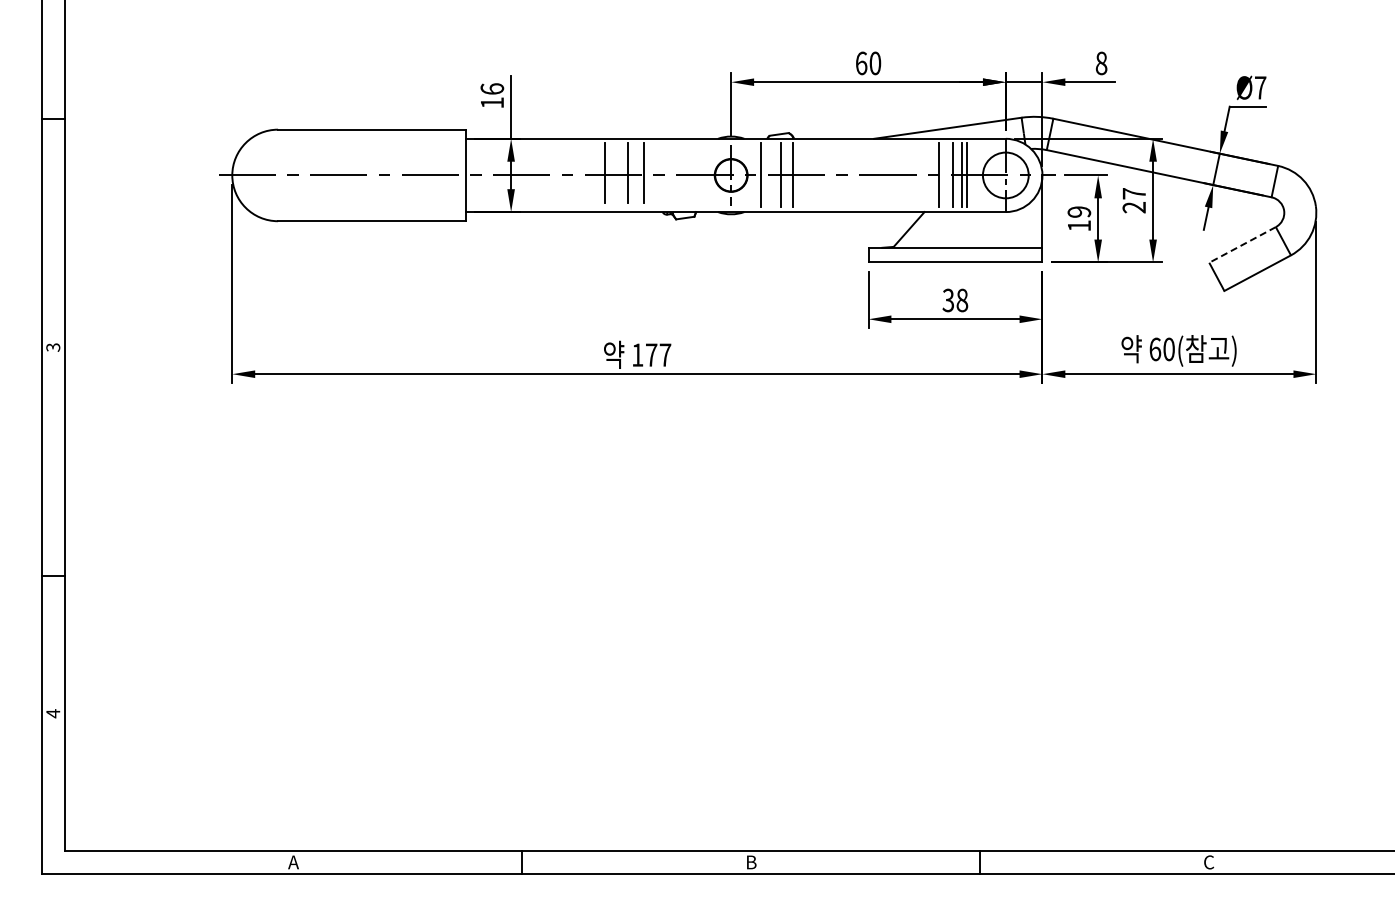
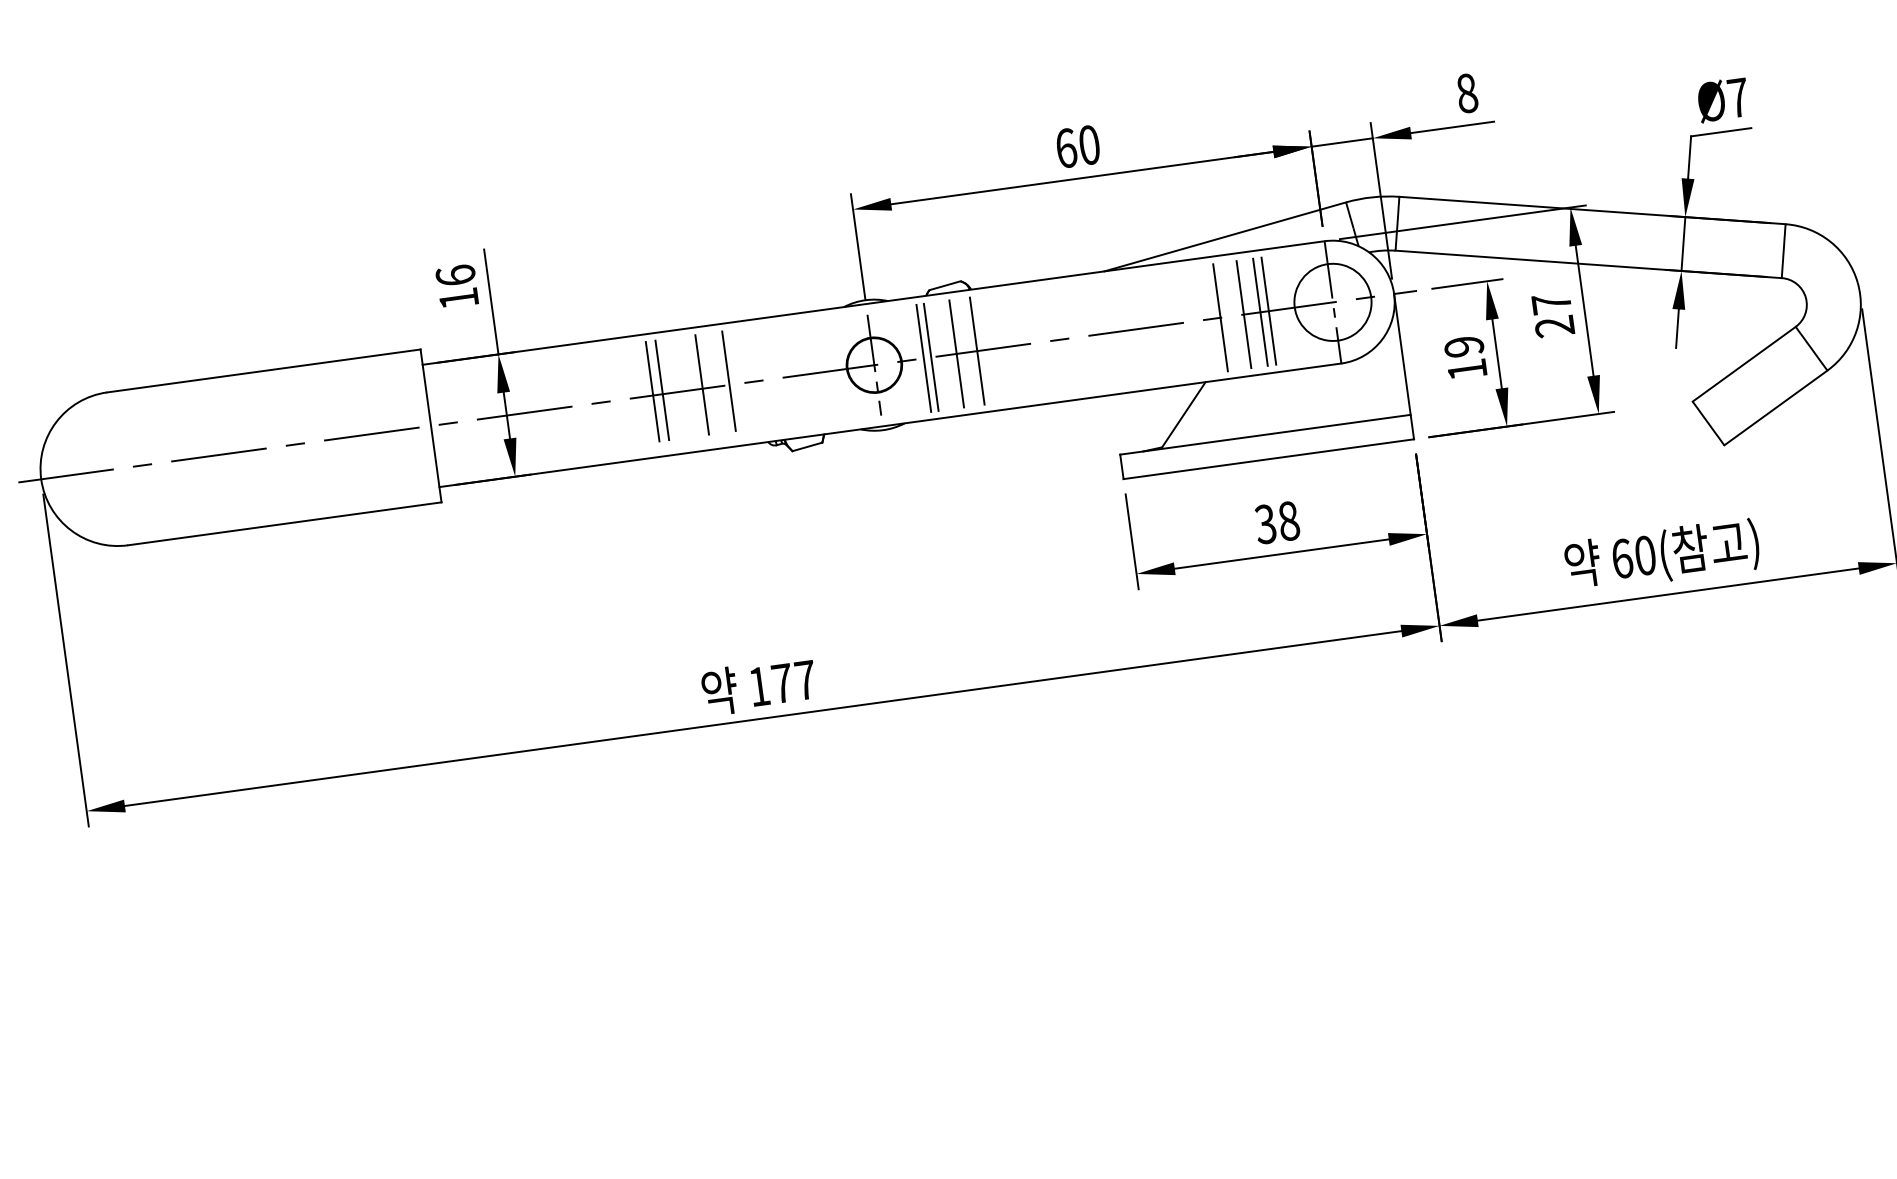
line: (598, 172) -> (652, 390), added
line: (765, 175) -> (931, 357), added
line: (1242, 244) -> (1743, 363), dashed -> solid

